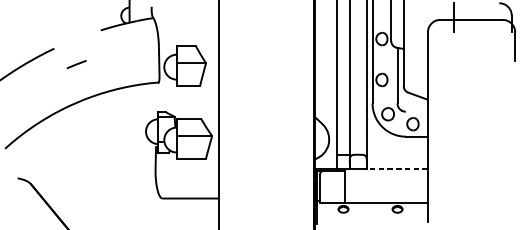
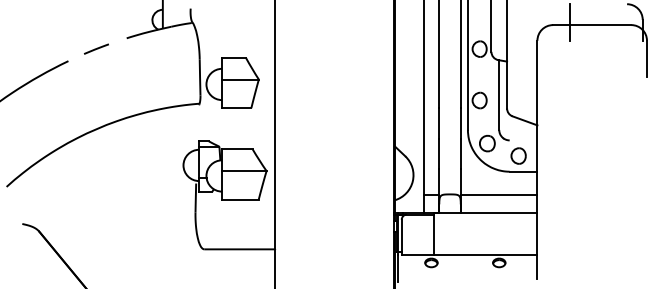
line: (76, 64) -> (96, 48), moved
line: (396, 155) -> (498, 195), added
line: (396, 169) -> (498, 212), dashed -> solid

